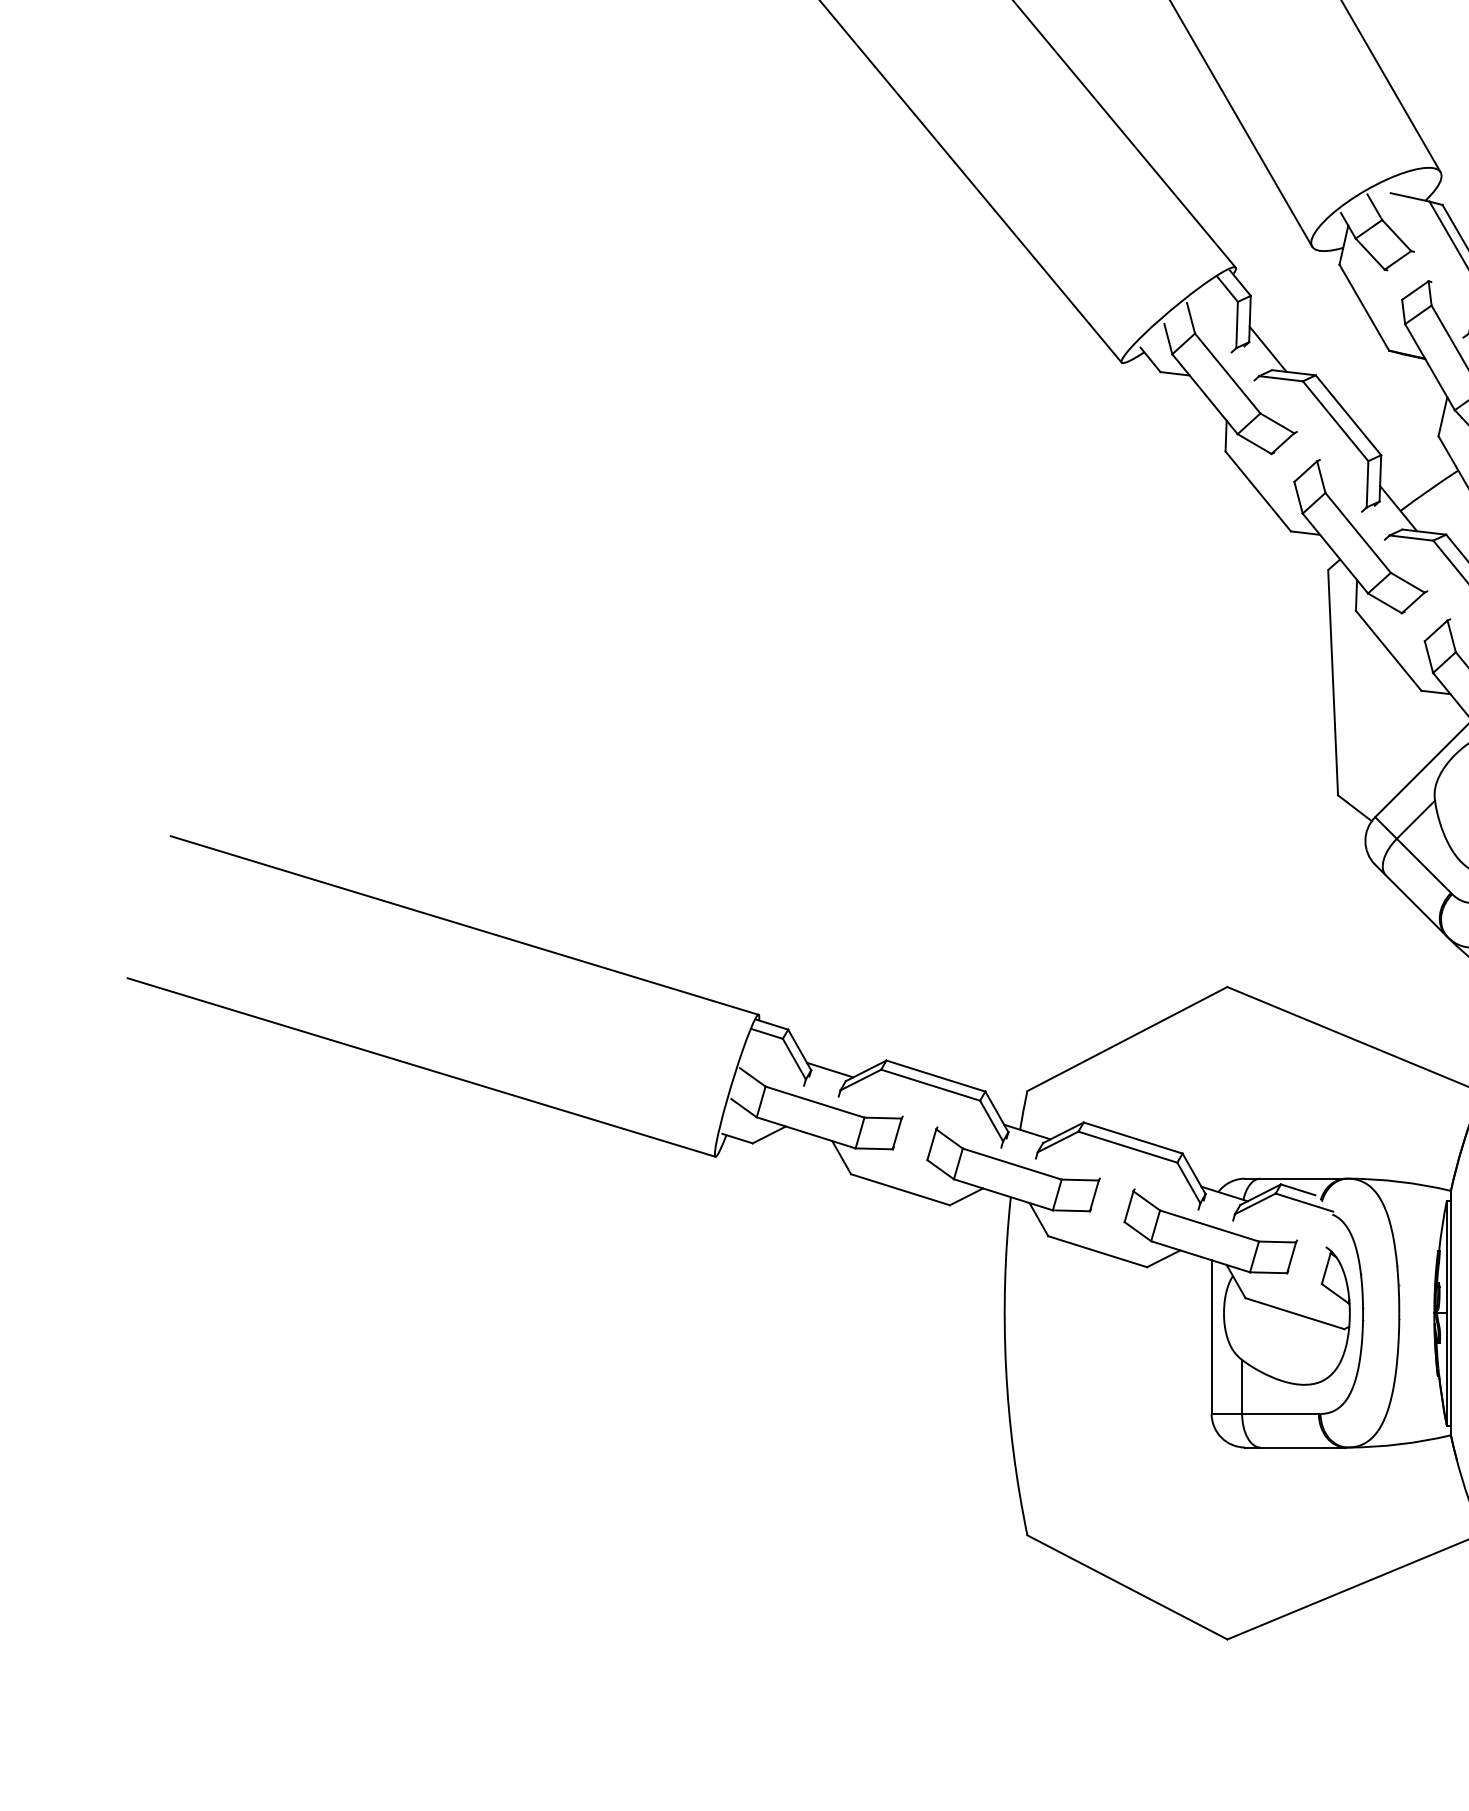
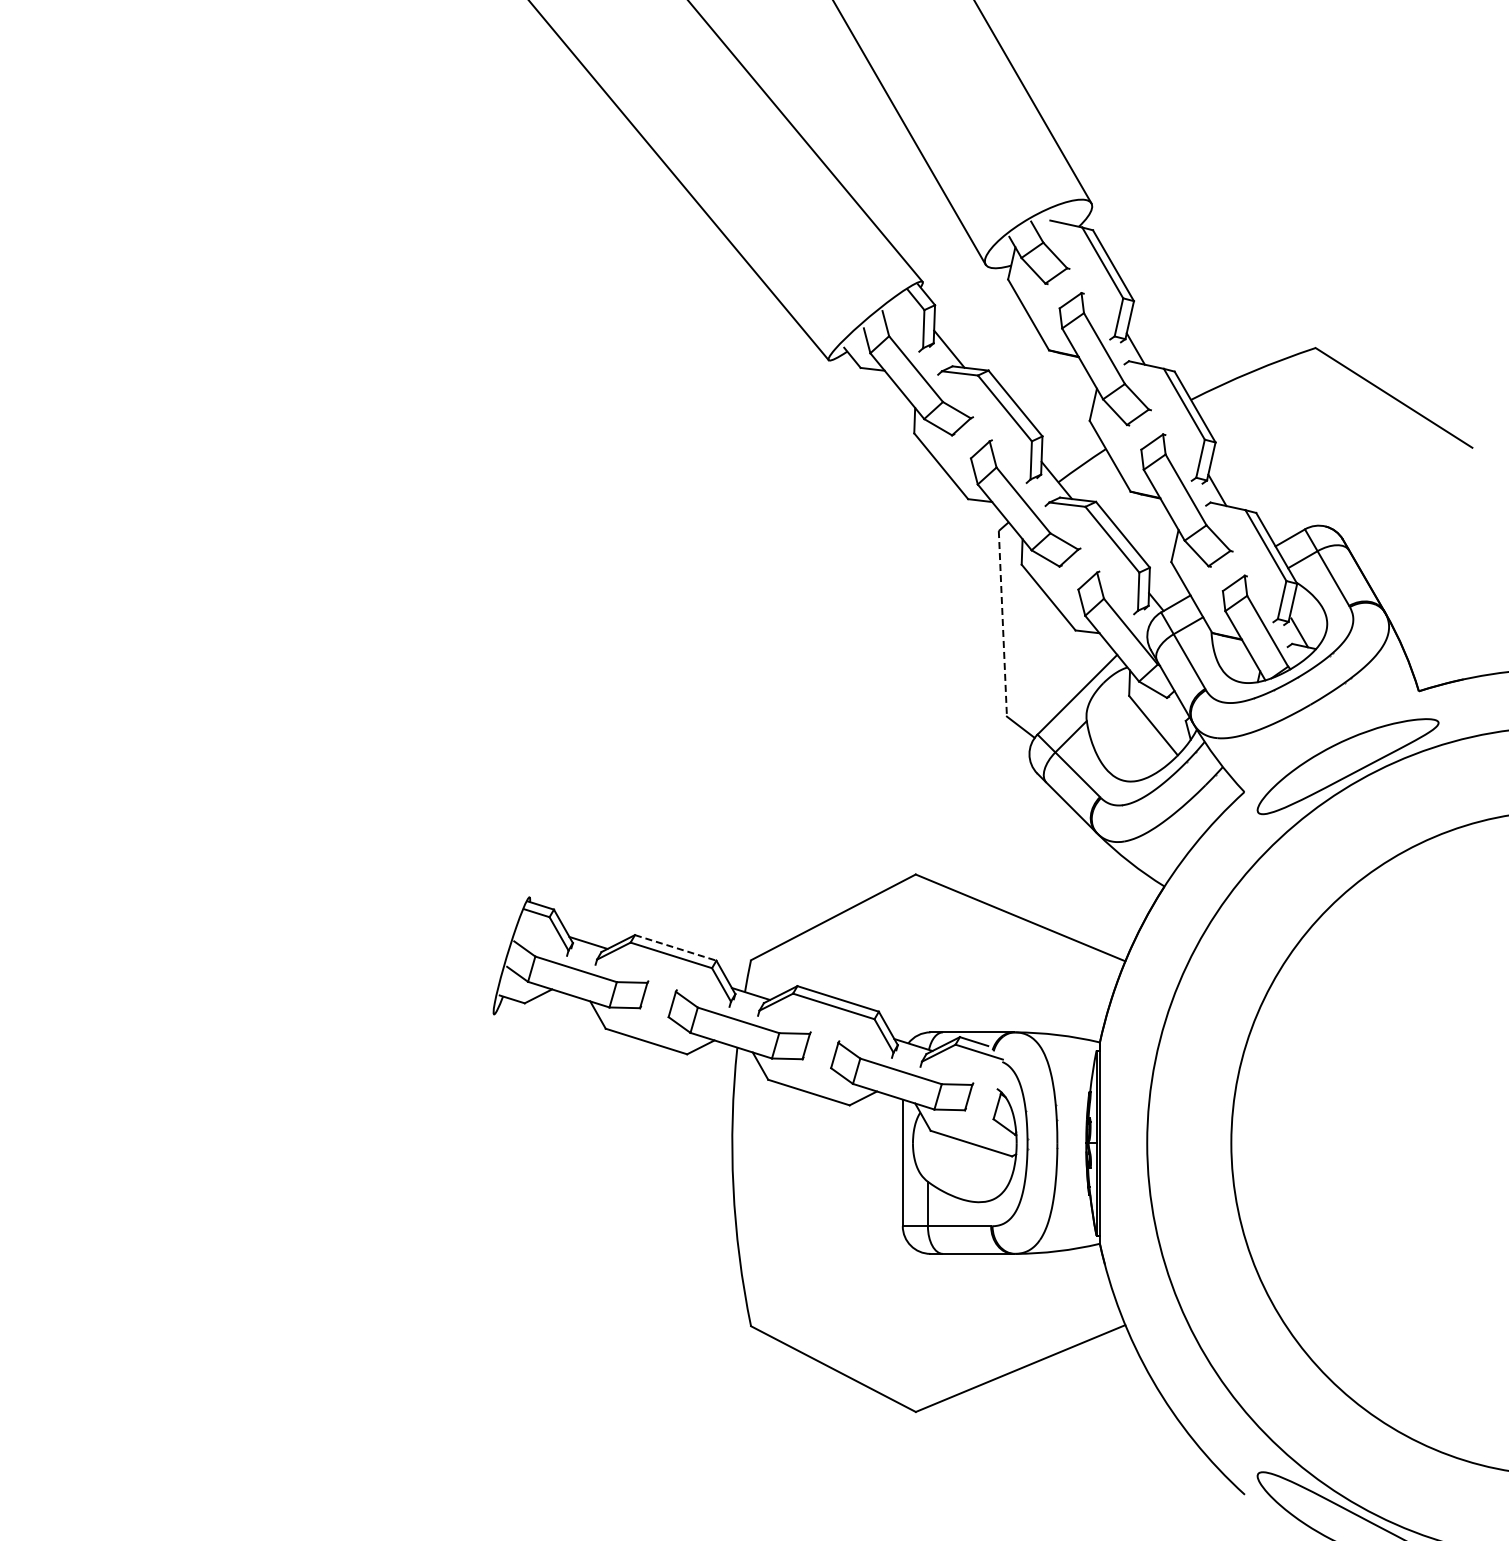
line: (1332, 682) -> (1002, 623), solid -> dashed
line: (464, 925) -> (287, 823), removed
line: (421, 1067) -> (251, 940), removed
line: (935, 1075) -> (675, 947), solid -> dashed

